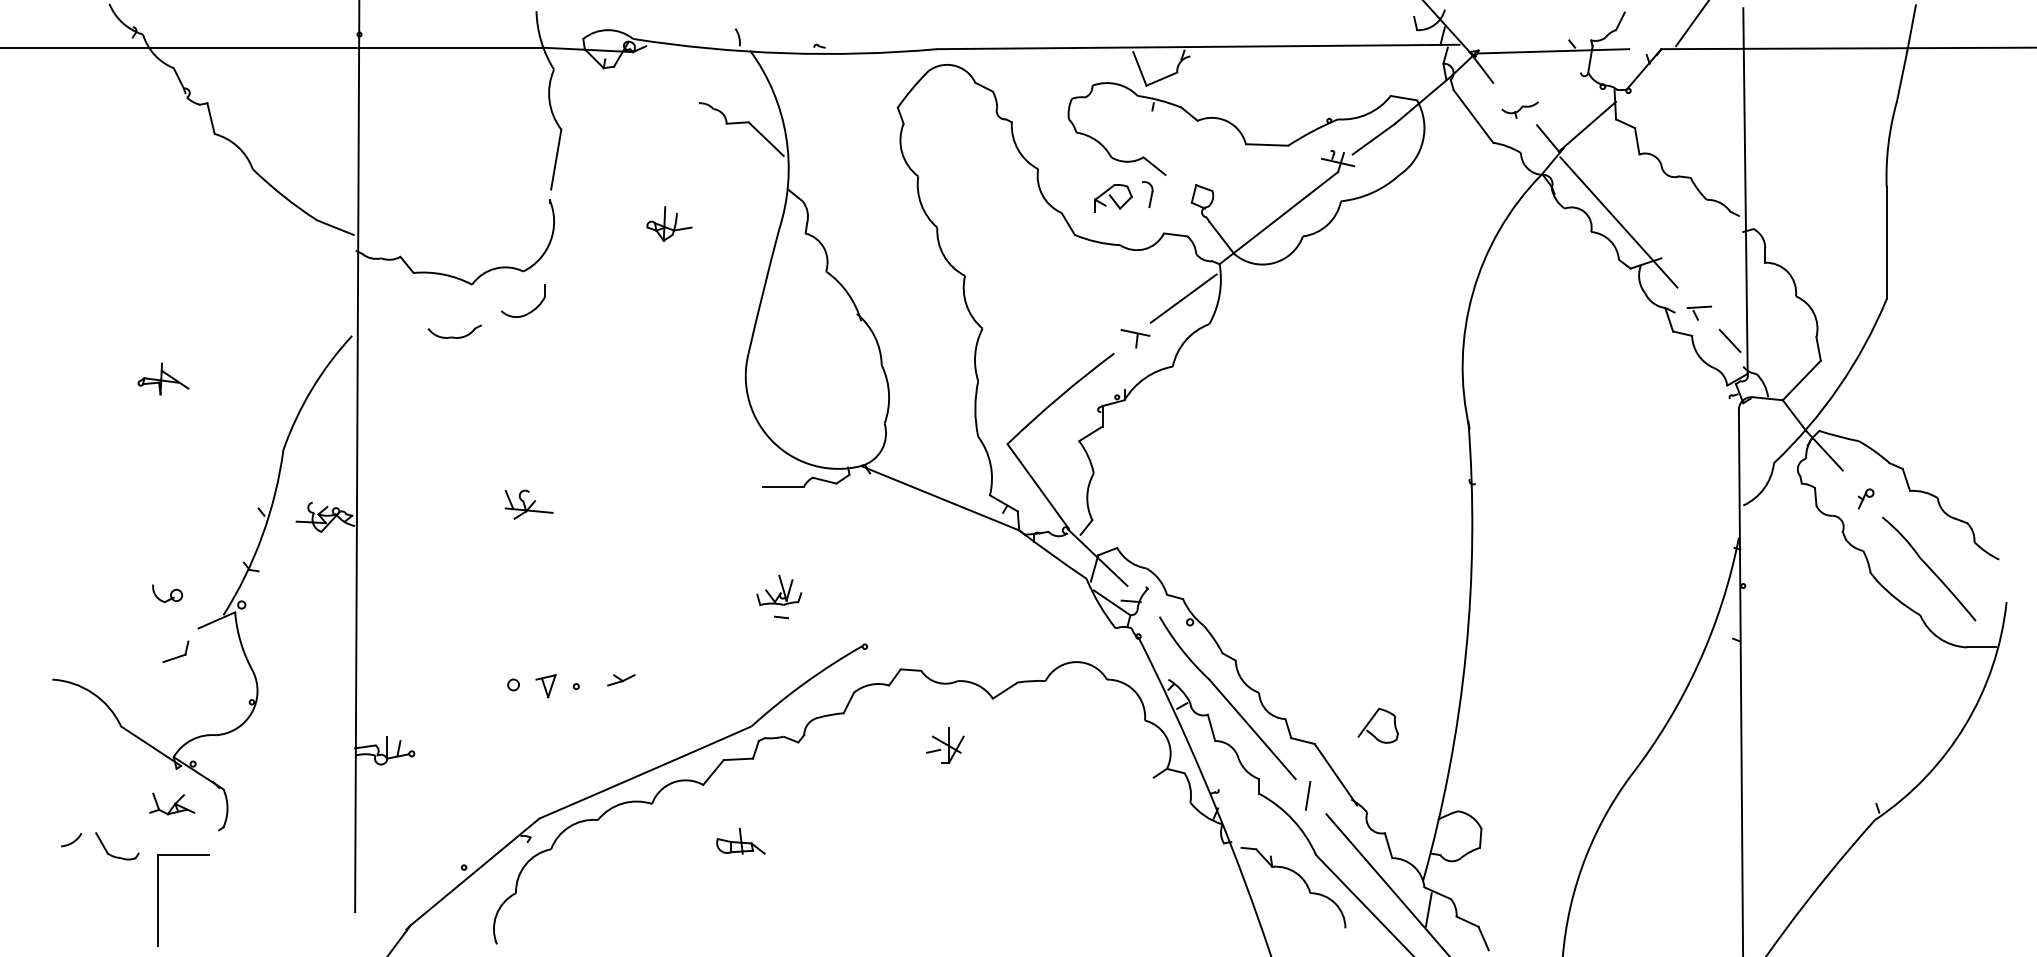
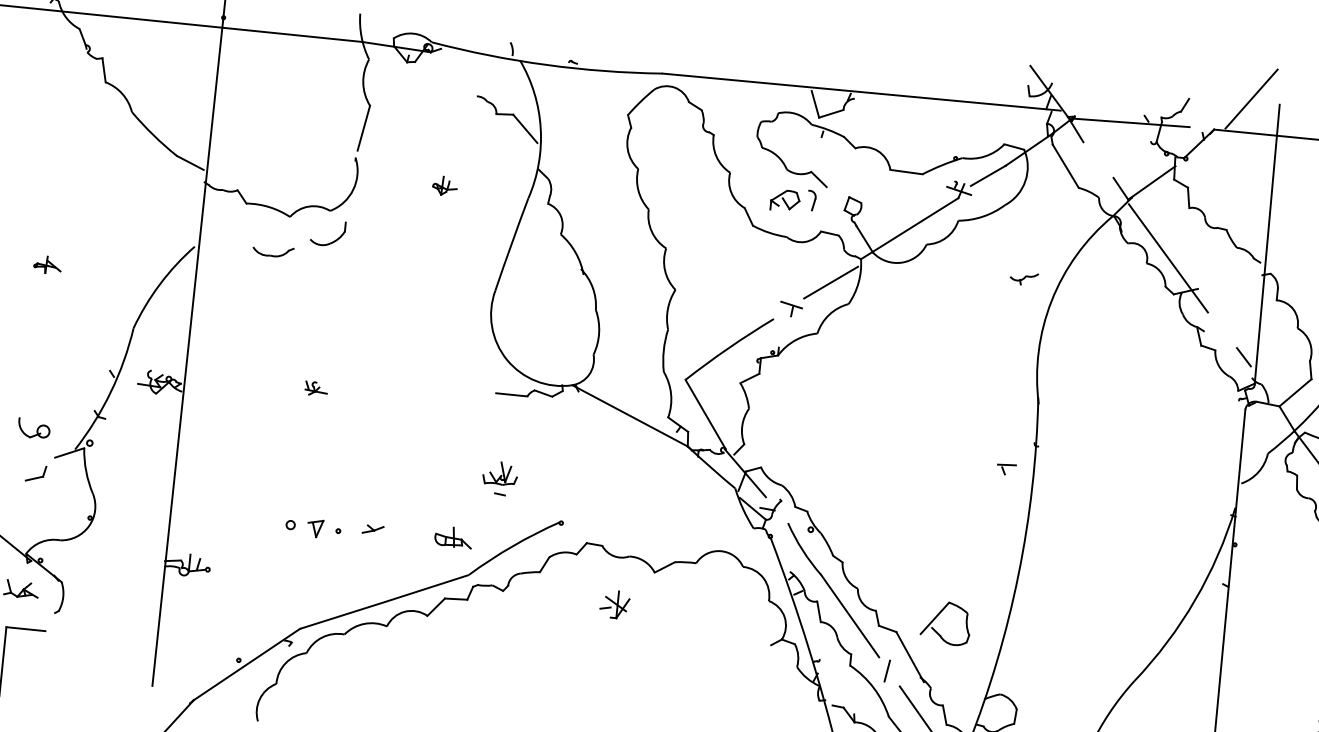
part: (1519, 109) -> (1023, 278), moved
part: (669, 223) -> (445, 185), size x0.7
part: (1698, 312) -> (1005, 468), moved
part: (163, 378) -> (47, 264), size x0.7
part: (528, 504) -> (316, 388), size x0.6
part: (167, 593) -> (34, 428), size x1.4
part: (1378, 725) -> (946, 622), size x1.6
part: (740, 840) -> (453, 536), moved

